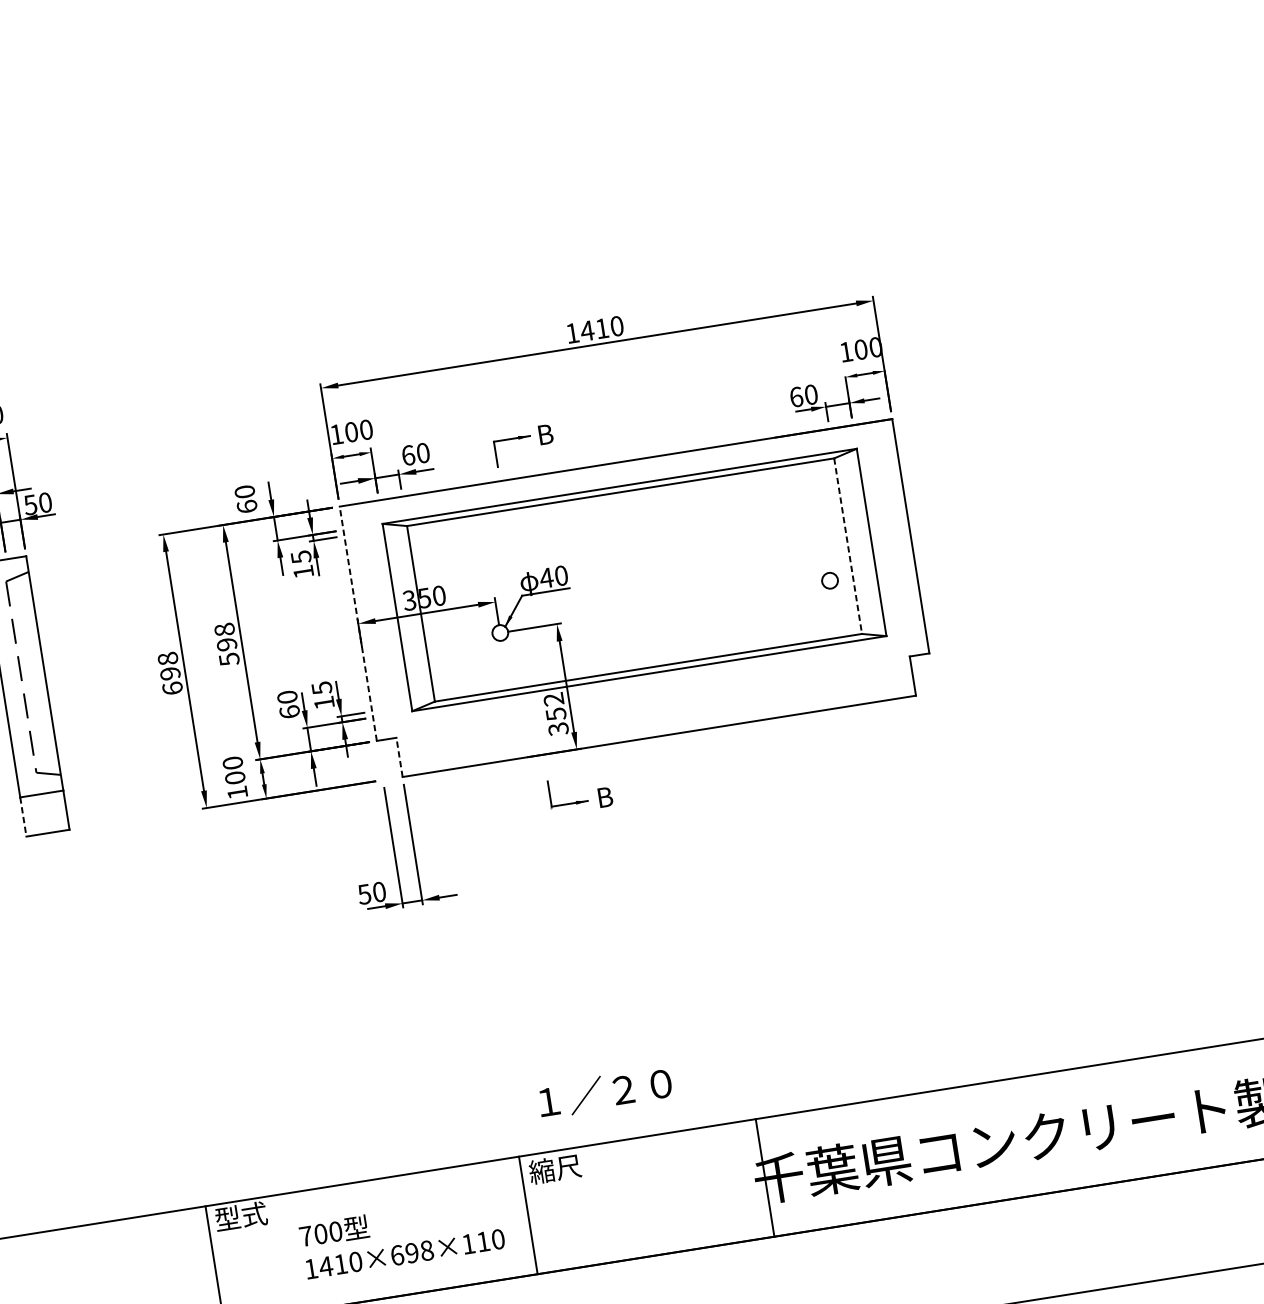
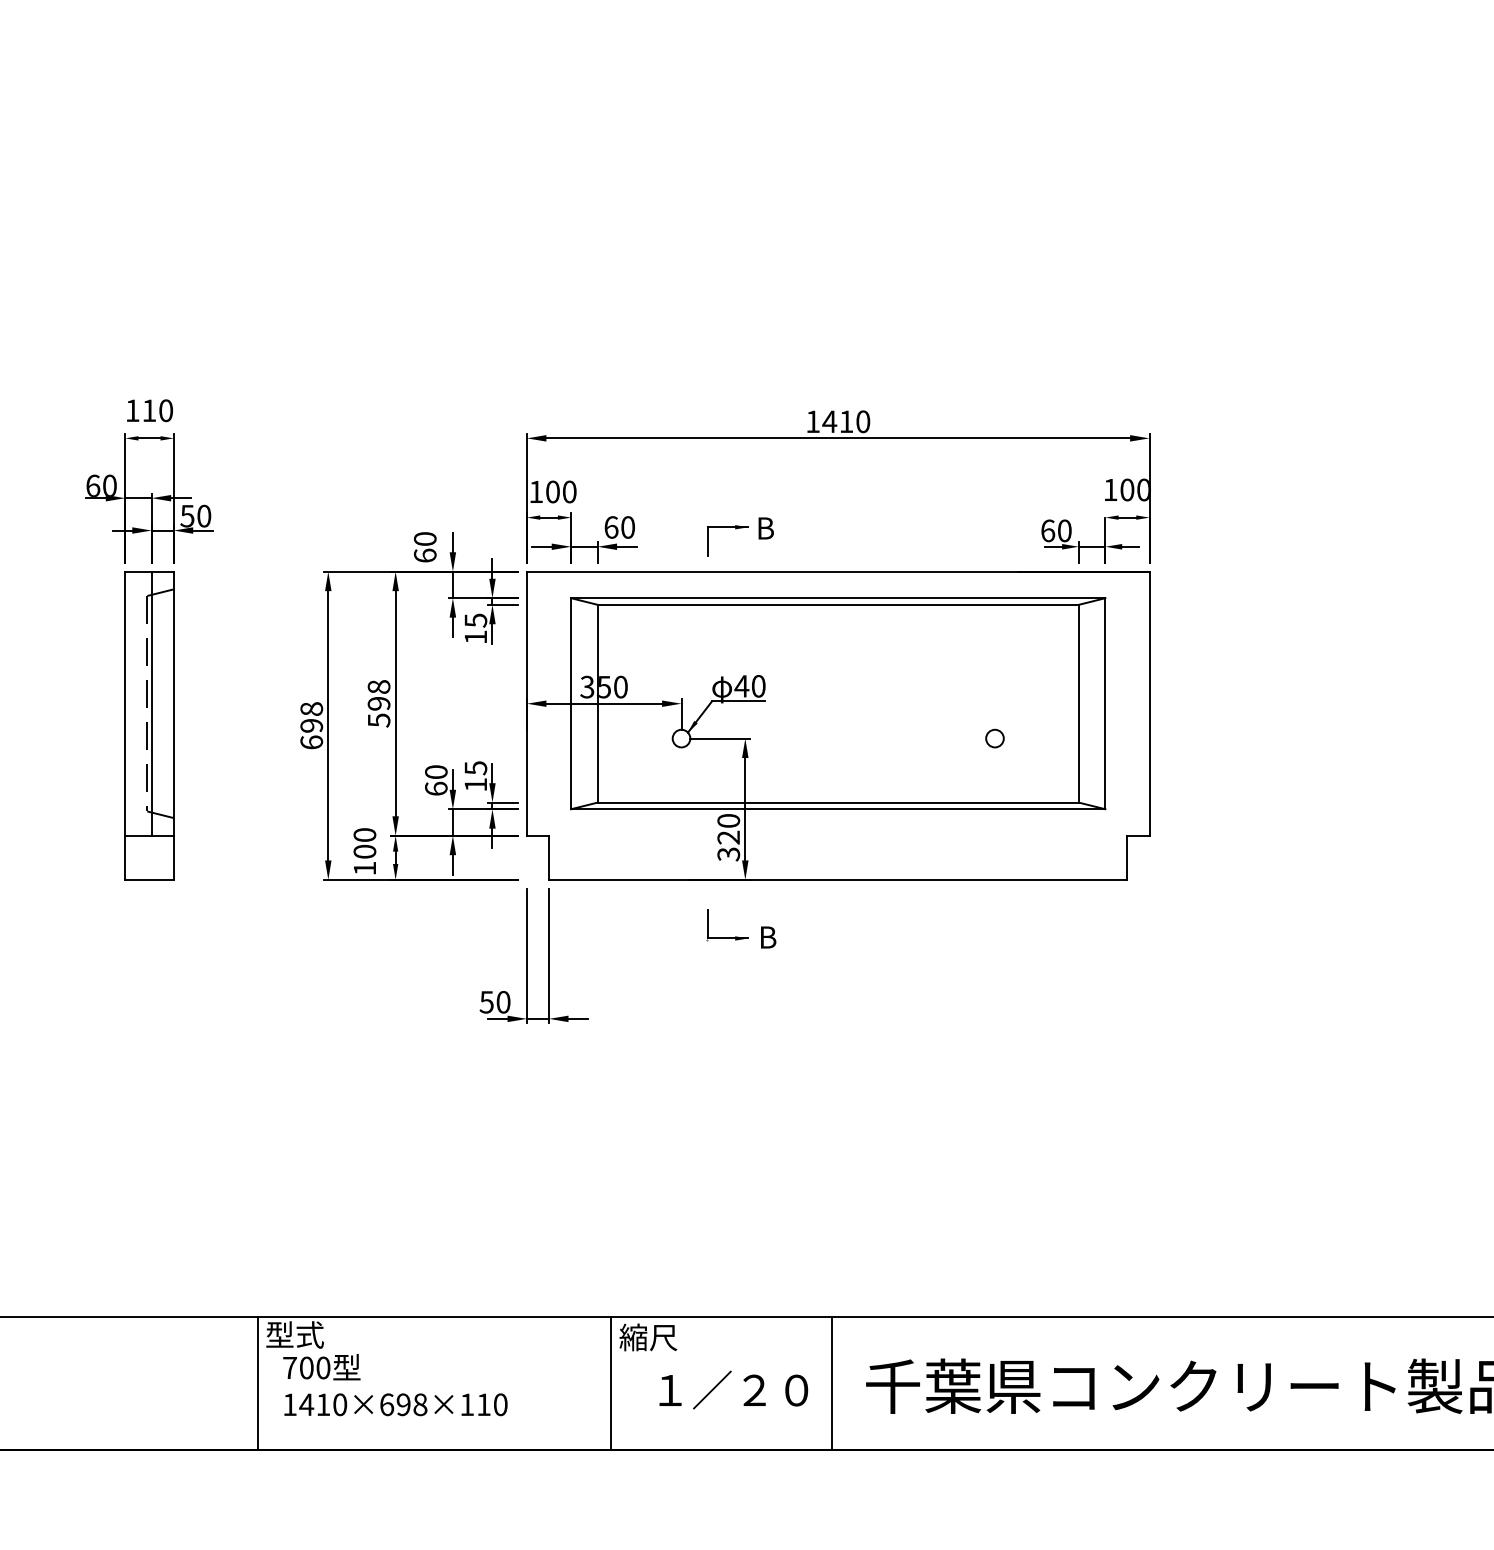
line: (847, 546) -> (1078, 703), dashed -> solid
circle: (829, 580) -> (994, 738), moved
line: (357, 623) -> (526, 703), dashed -> solid
line: (24, 676) -> (151, 703), added
text: (554, 707) -> (728, 829), 352 -> 320
line: (399, 757) -> (549, 857), dashed -> solid
line: (23, 817) -> (125, 858), dashed -> solid
text: (604, 1092) -> (733, 1389), moved
line: (764, 1177) -> (831, 1383), moved
text: (402, 1237) -> (395, 1385), moved

